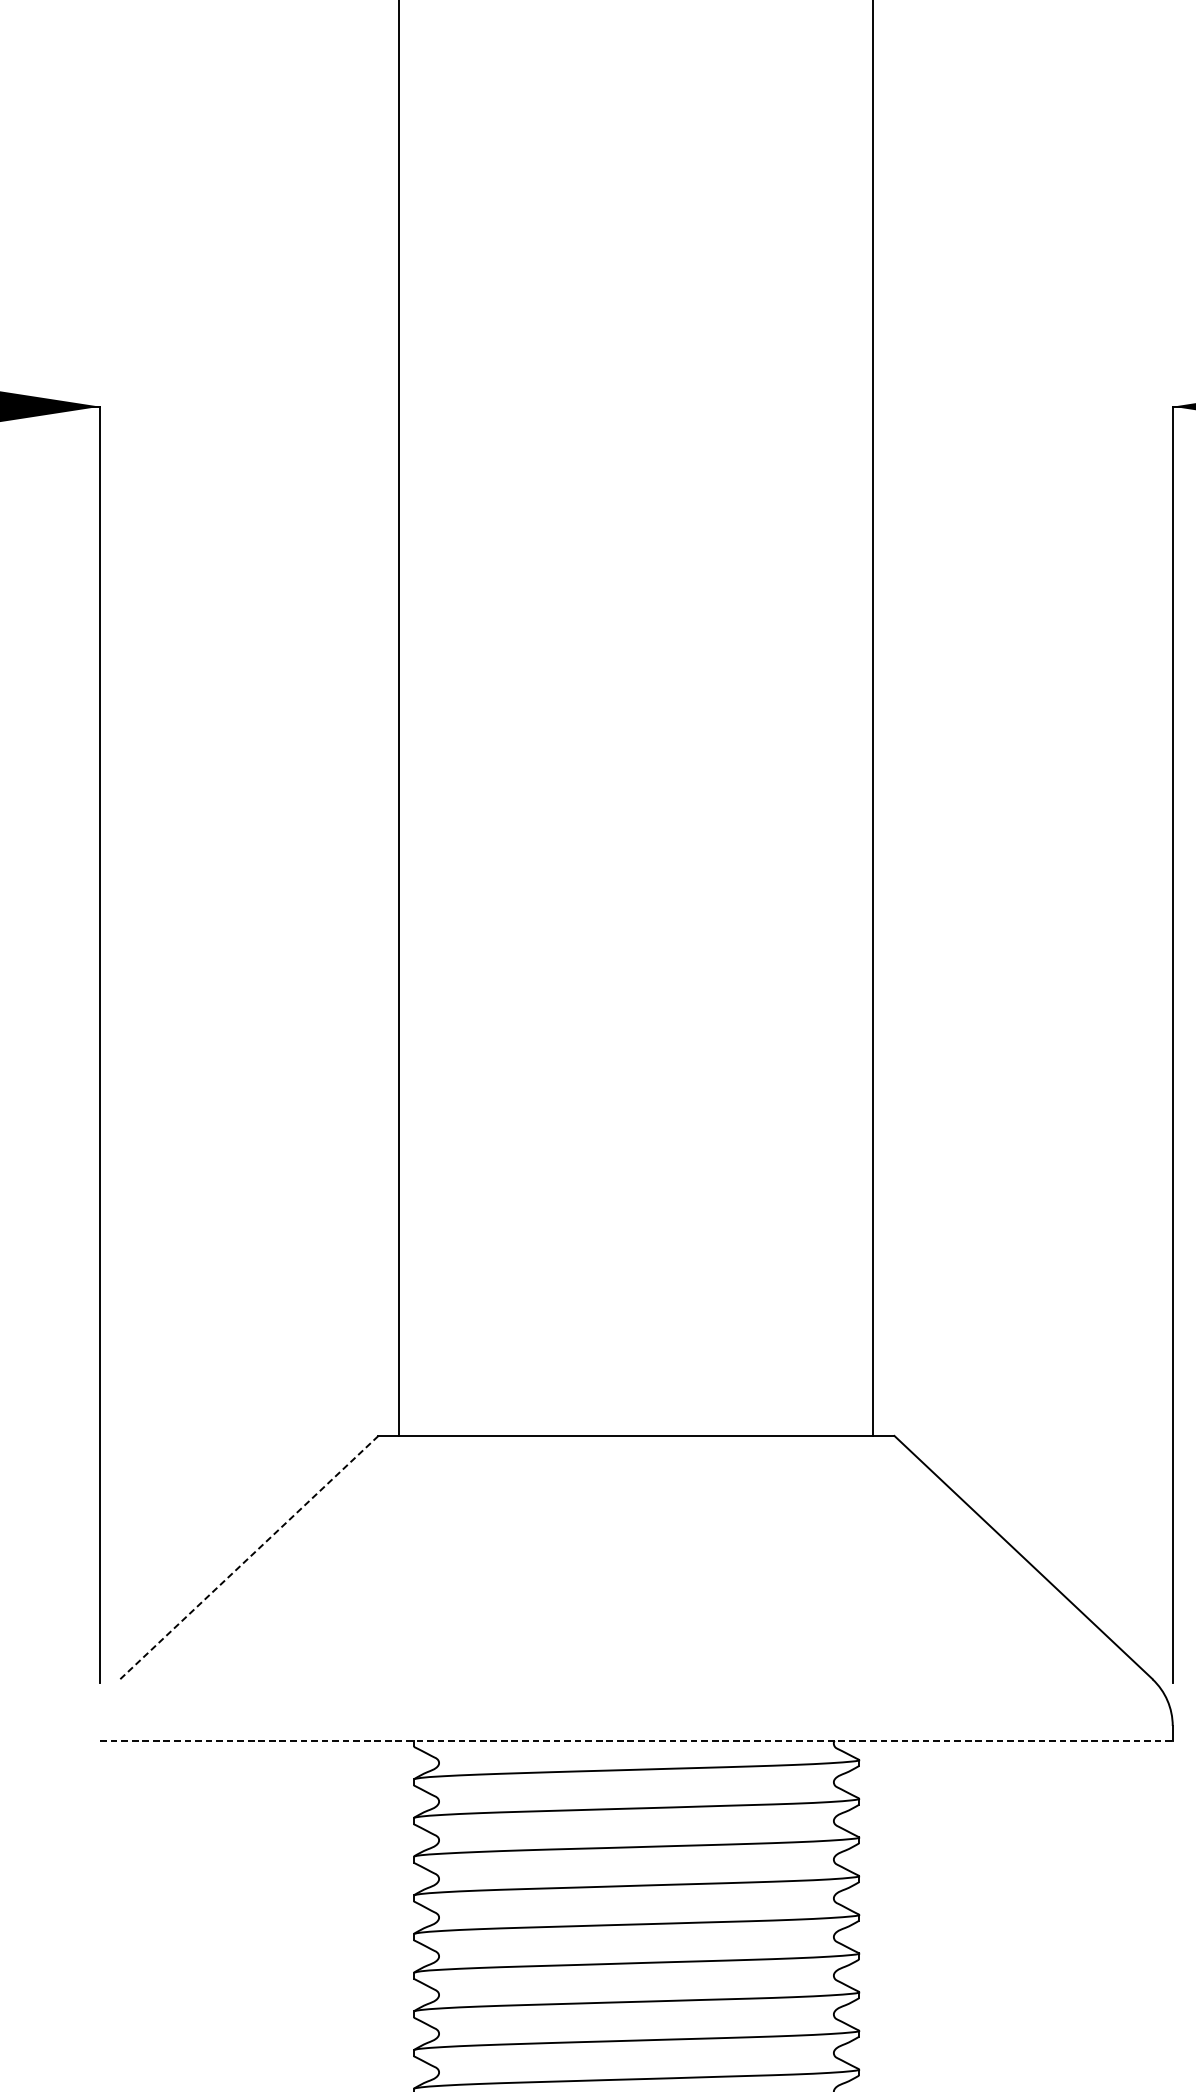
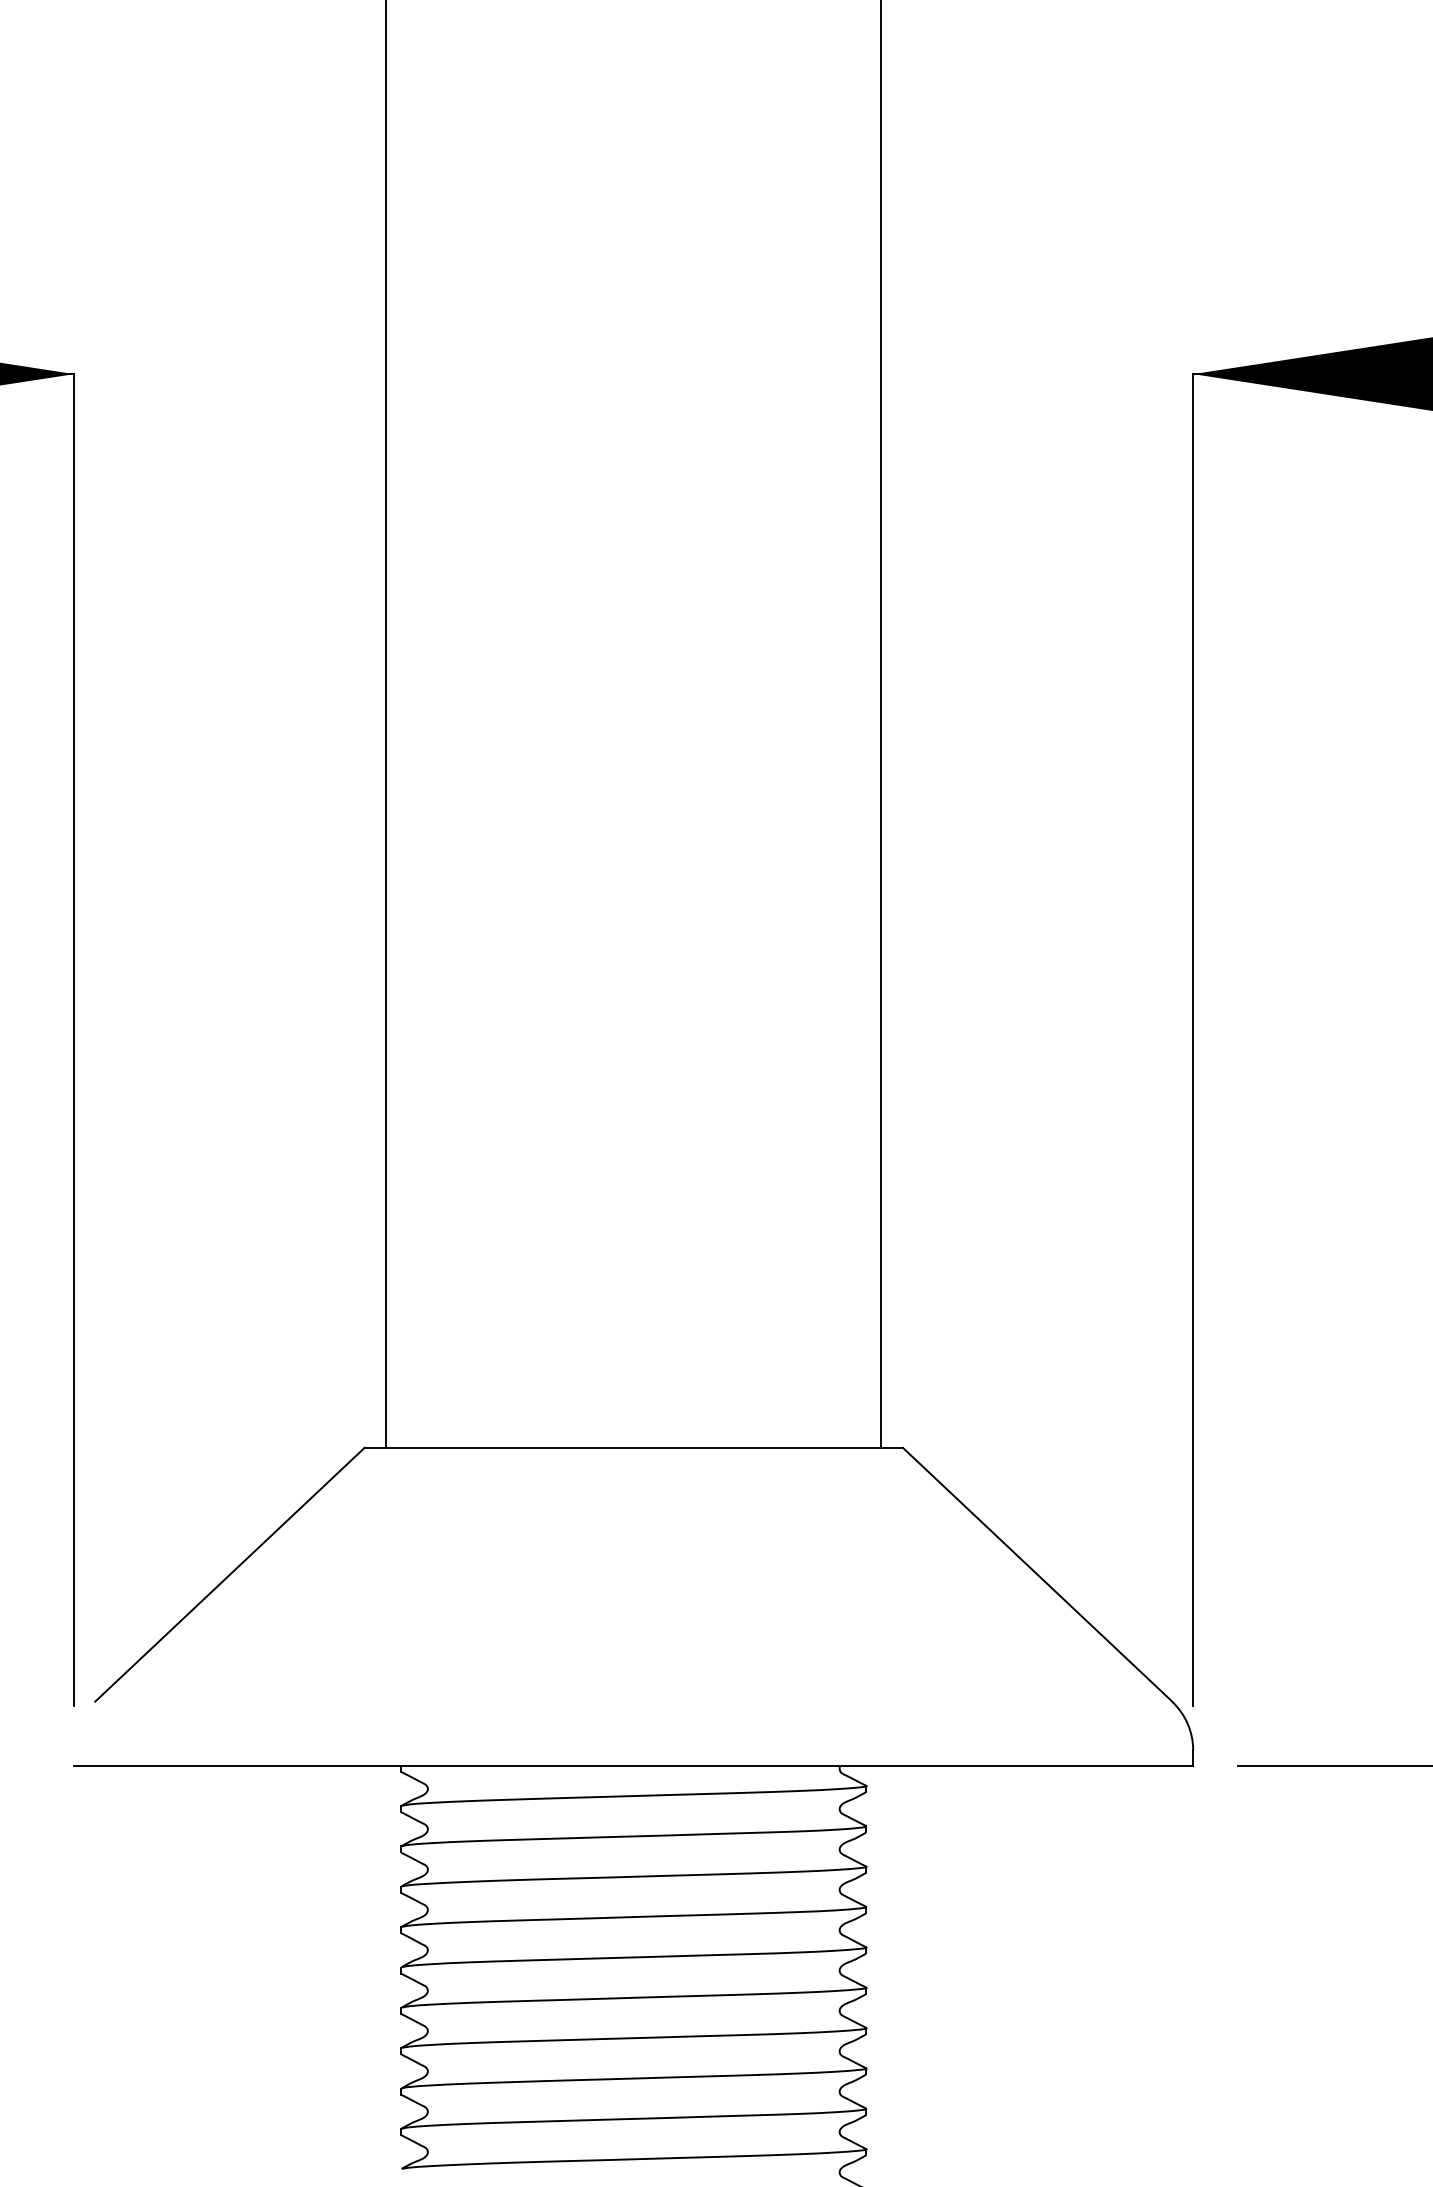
line: (248, 1558) -> (229, 1575), dashed -> solid
line: (637, 1740) -> (634, 1765), dashed -> solid

